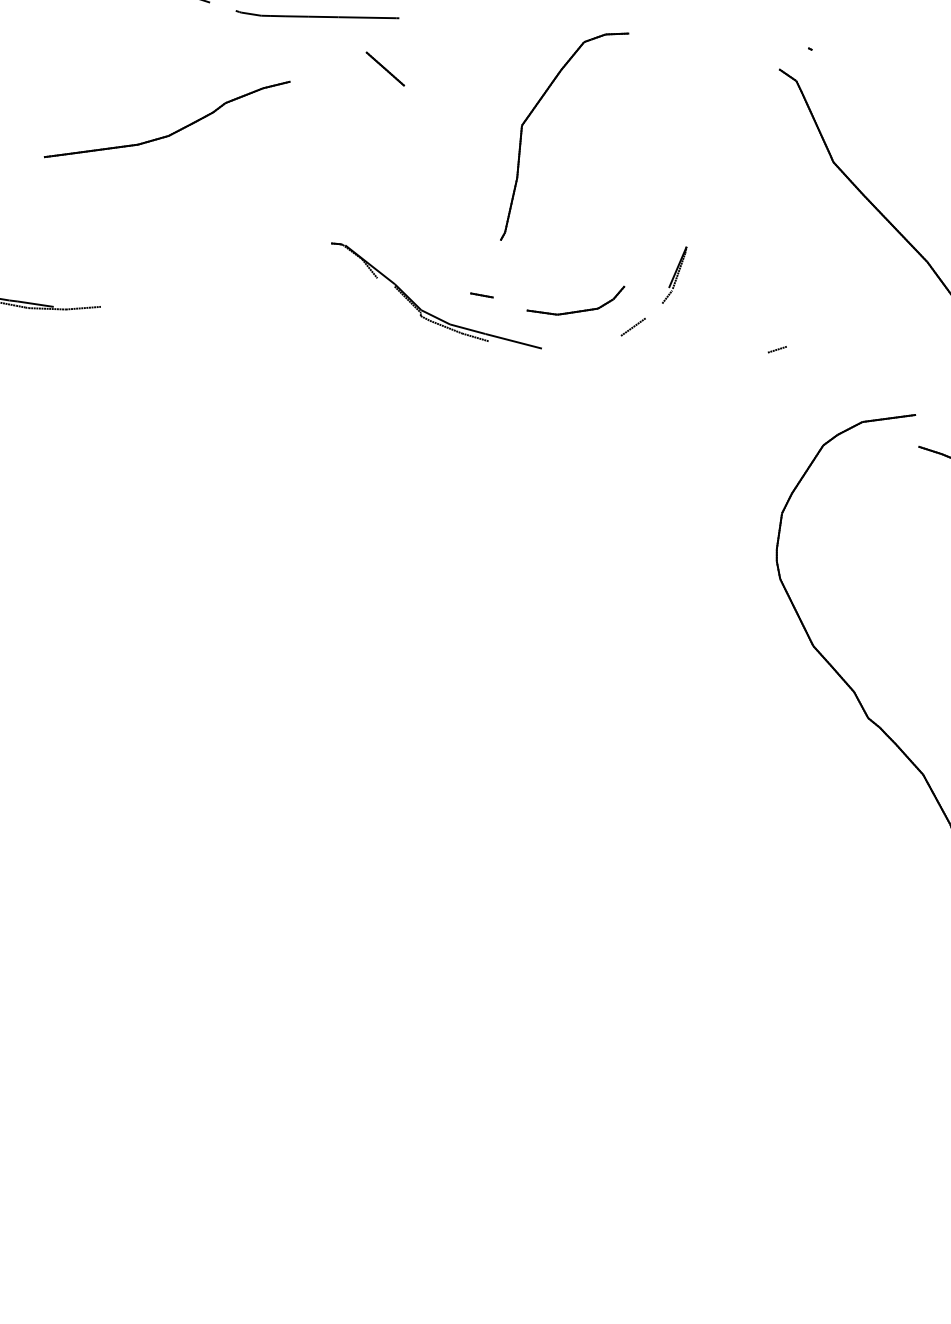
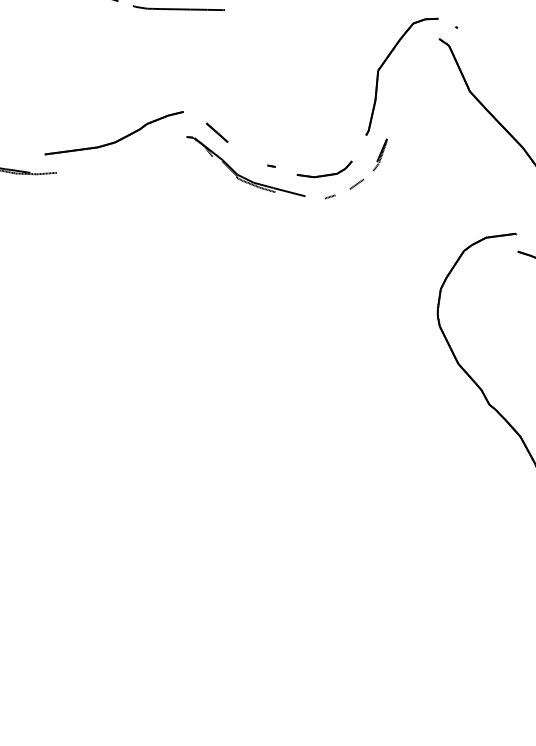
line: (385, 68) -> (217, 132), moved
part: (531, 116) -> (383, 65), moved
part: (171, 132) -> (116, 140), moved
part: (481, 293) -> (271, 165), size x0.62
line: (776, 348) -> (329, 196), moved

